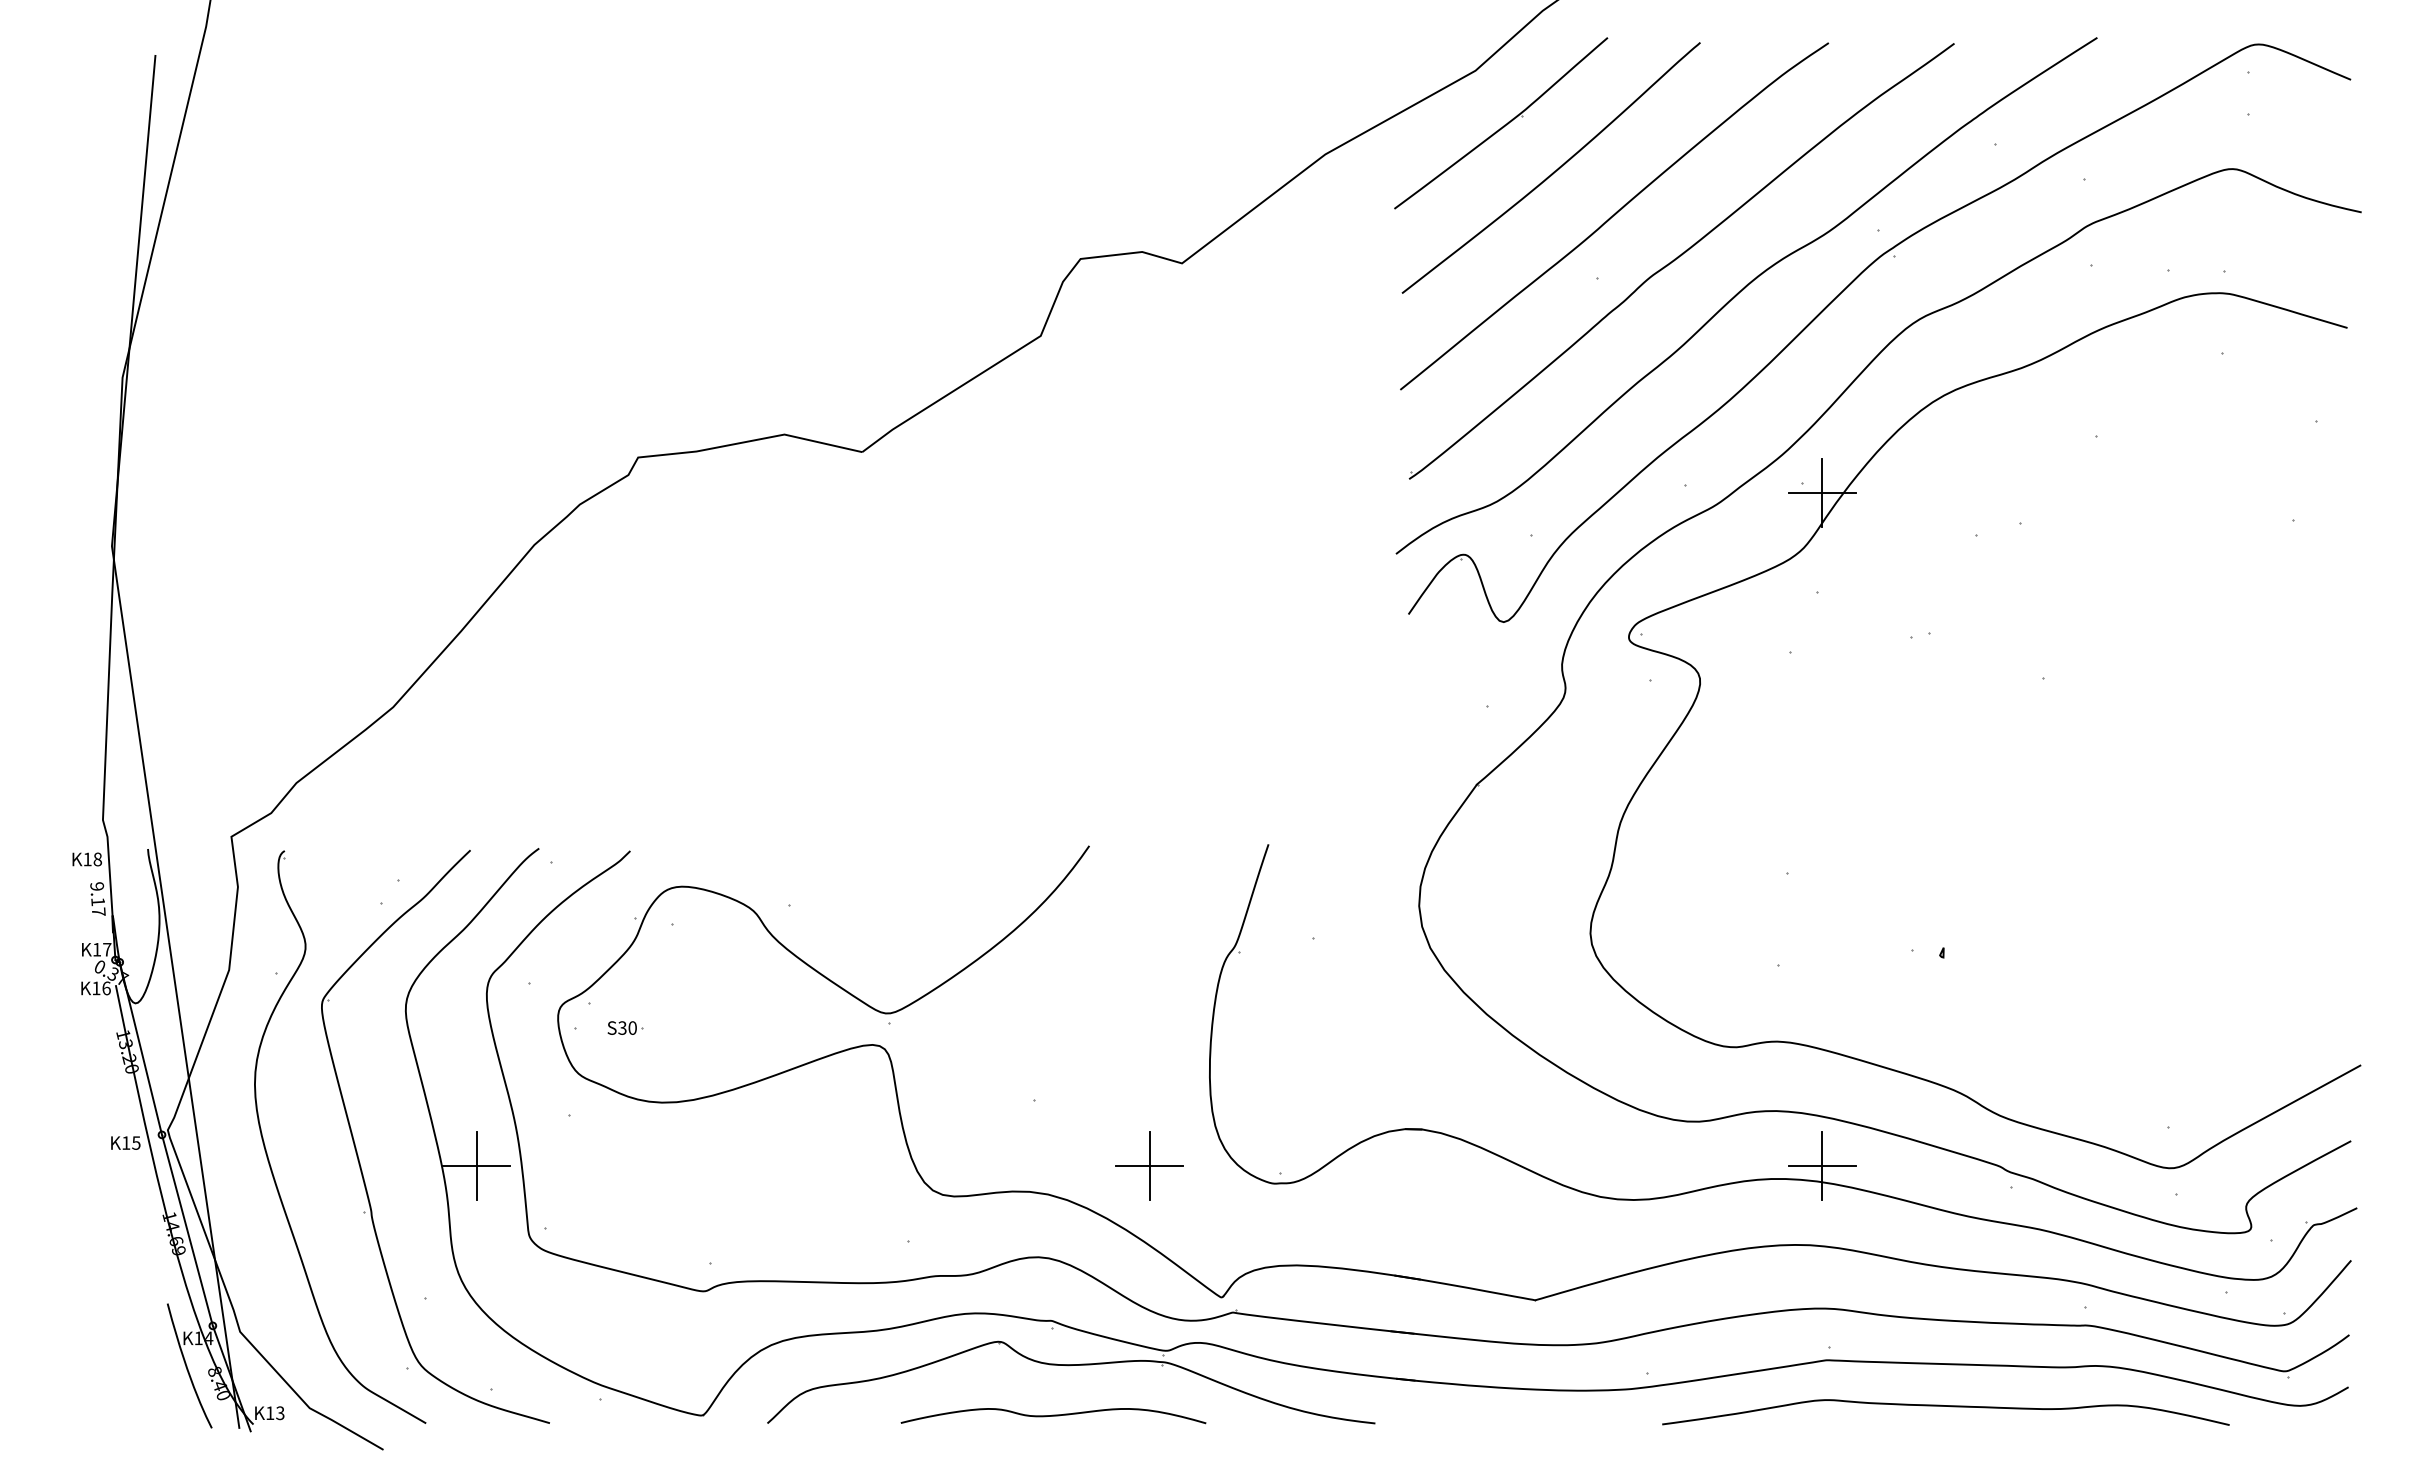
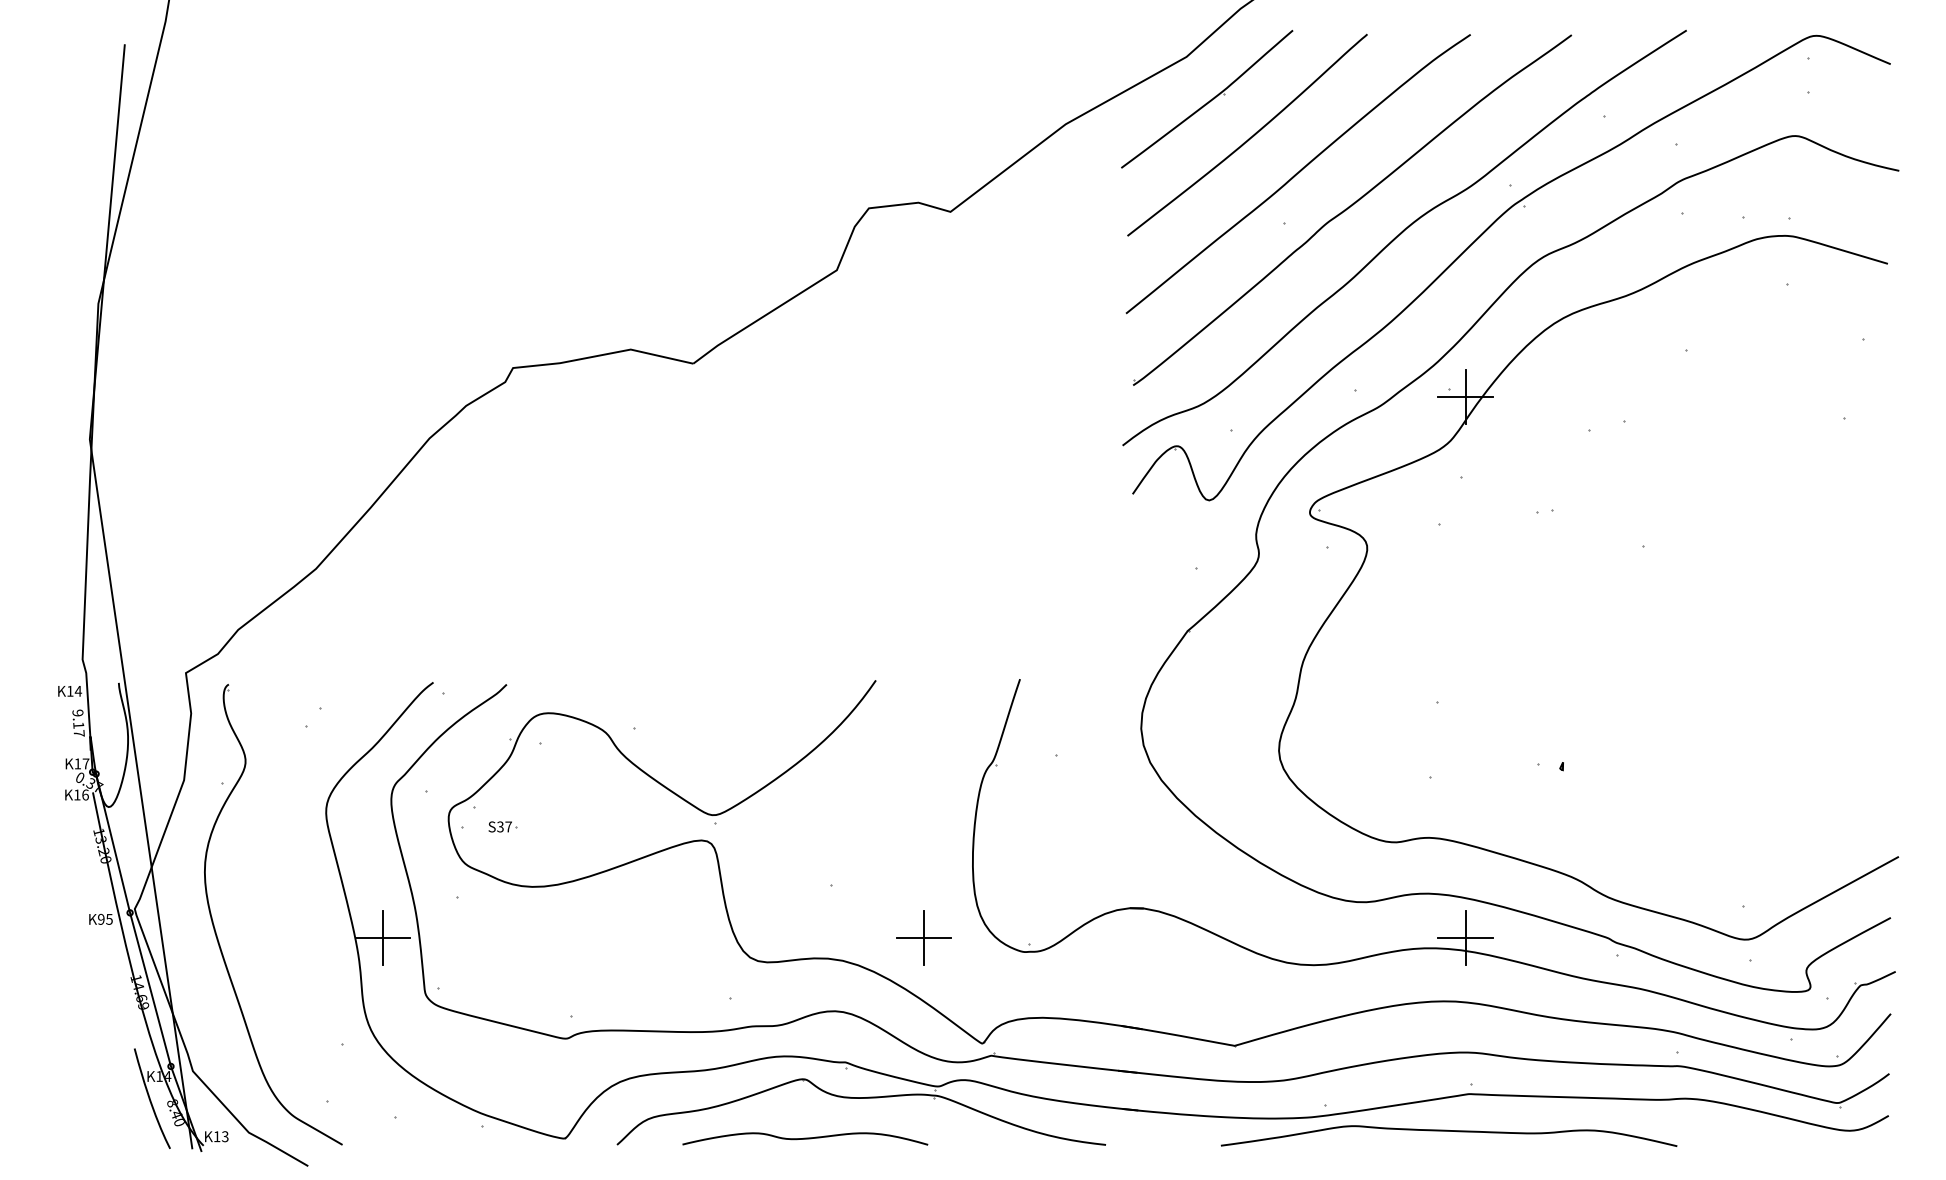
text: (97, 859) -> (78, 691), 18 -> 14
text: (632, 1027) -> (508, 826), S30 -> S37
text: (126, 1142) -> (101, 918), 15 -> 95
part: (359, 1158) -> (288, 931), removed
curve: (1945, 1406) -> (1448, 1131), moved
curve: (1053, 1416) -> (805, 1139), moved

